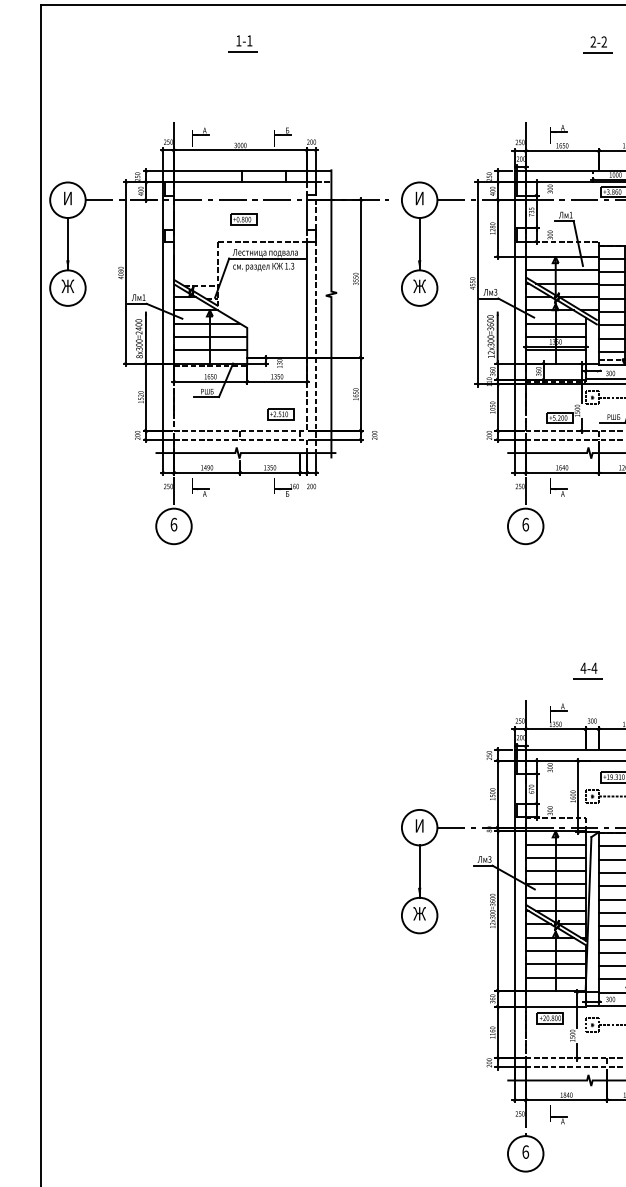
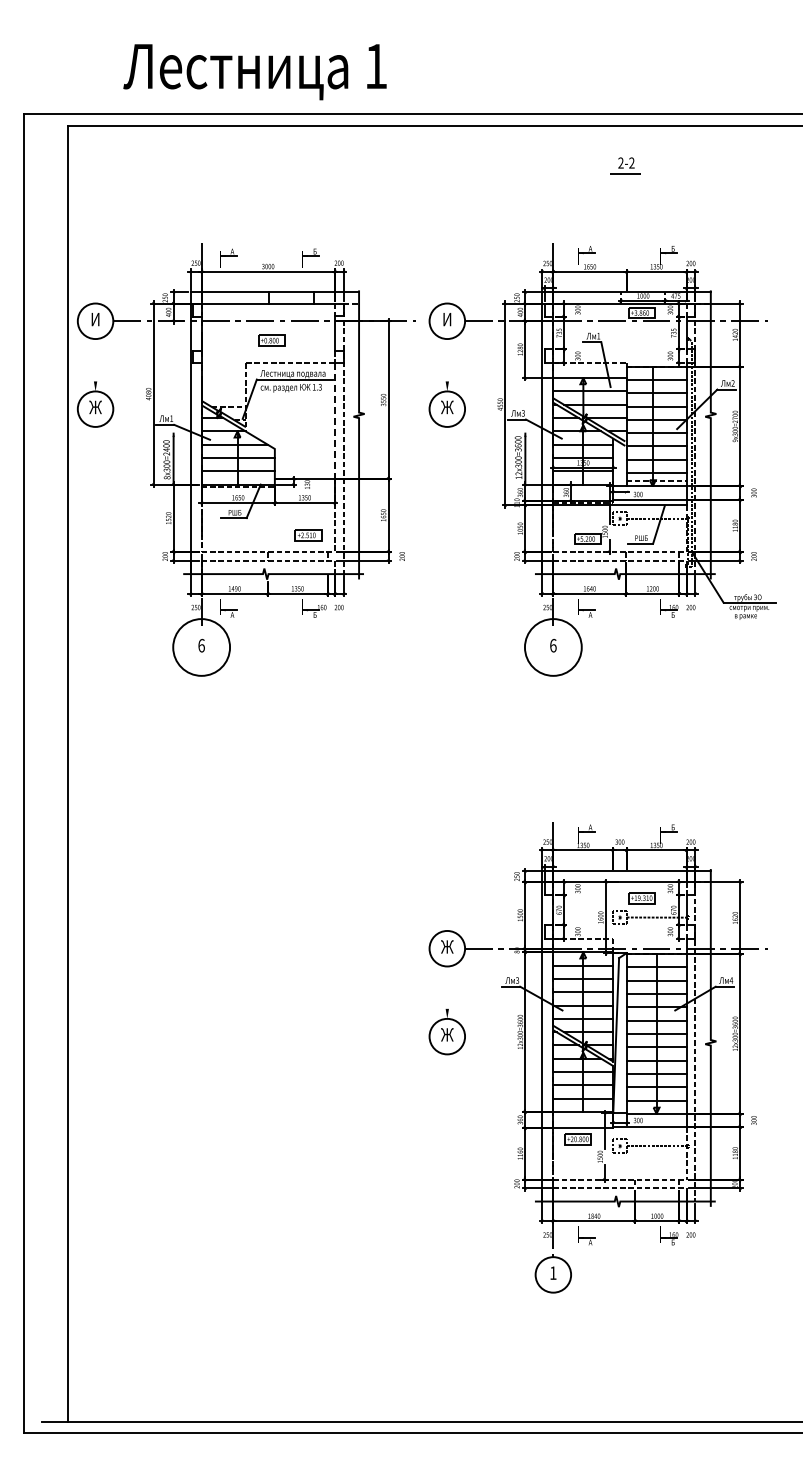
part: (242, 43) -> (270, 164), removed
line: (67, 244) -> (95, 365), removed
line: (419, 244) -> (447, 365), removed
line: (306, 300) -> (334, 421), solid -> dashed
circle: (173, 526) -> (201, 647), size x1.6
circle: (525, 526) -> (553, 647), size x1.6
part: (587, 670) -> (615, 791), removed
text: (419, 825) -> (447, 946), И -> Ж
line: (419, 871) -> (447, 992), removed
text: (525, 1151) -> (553, 1272), 6 -> 1

